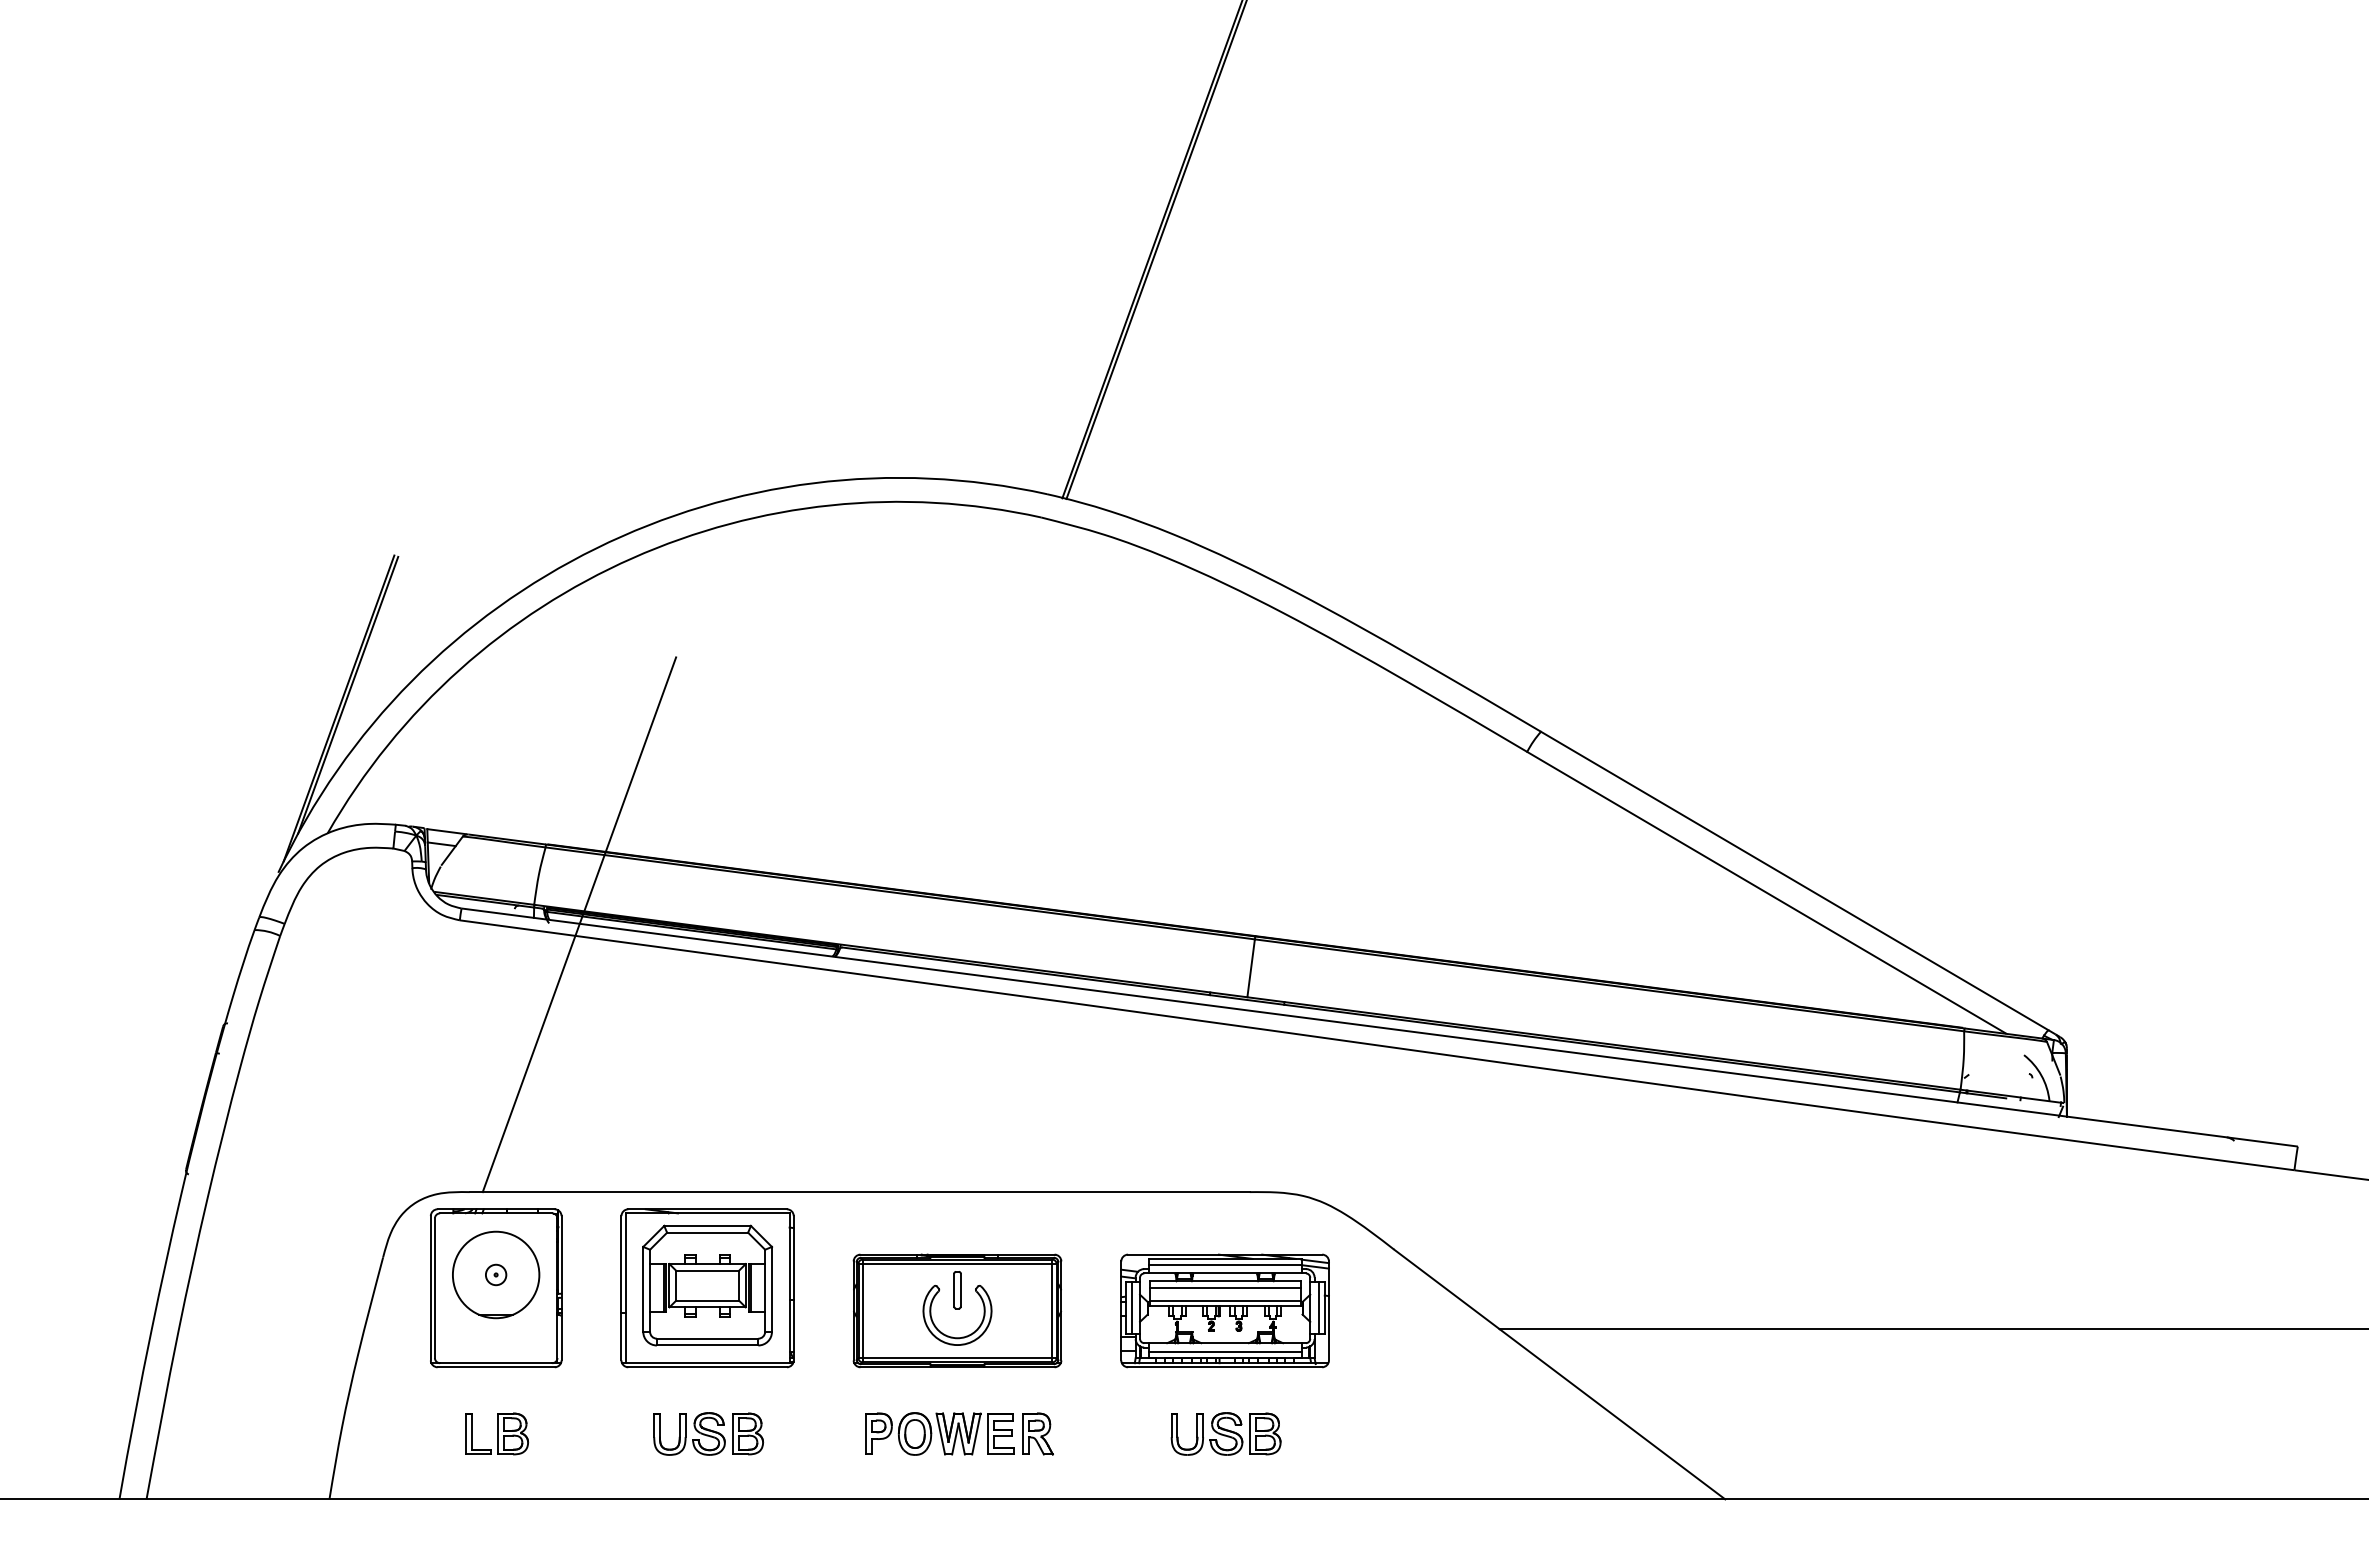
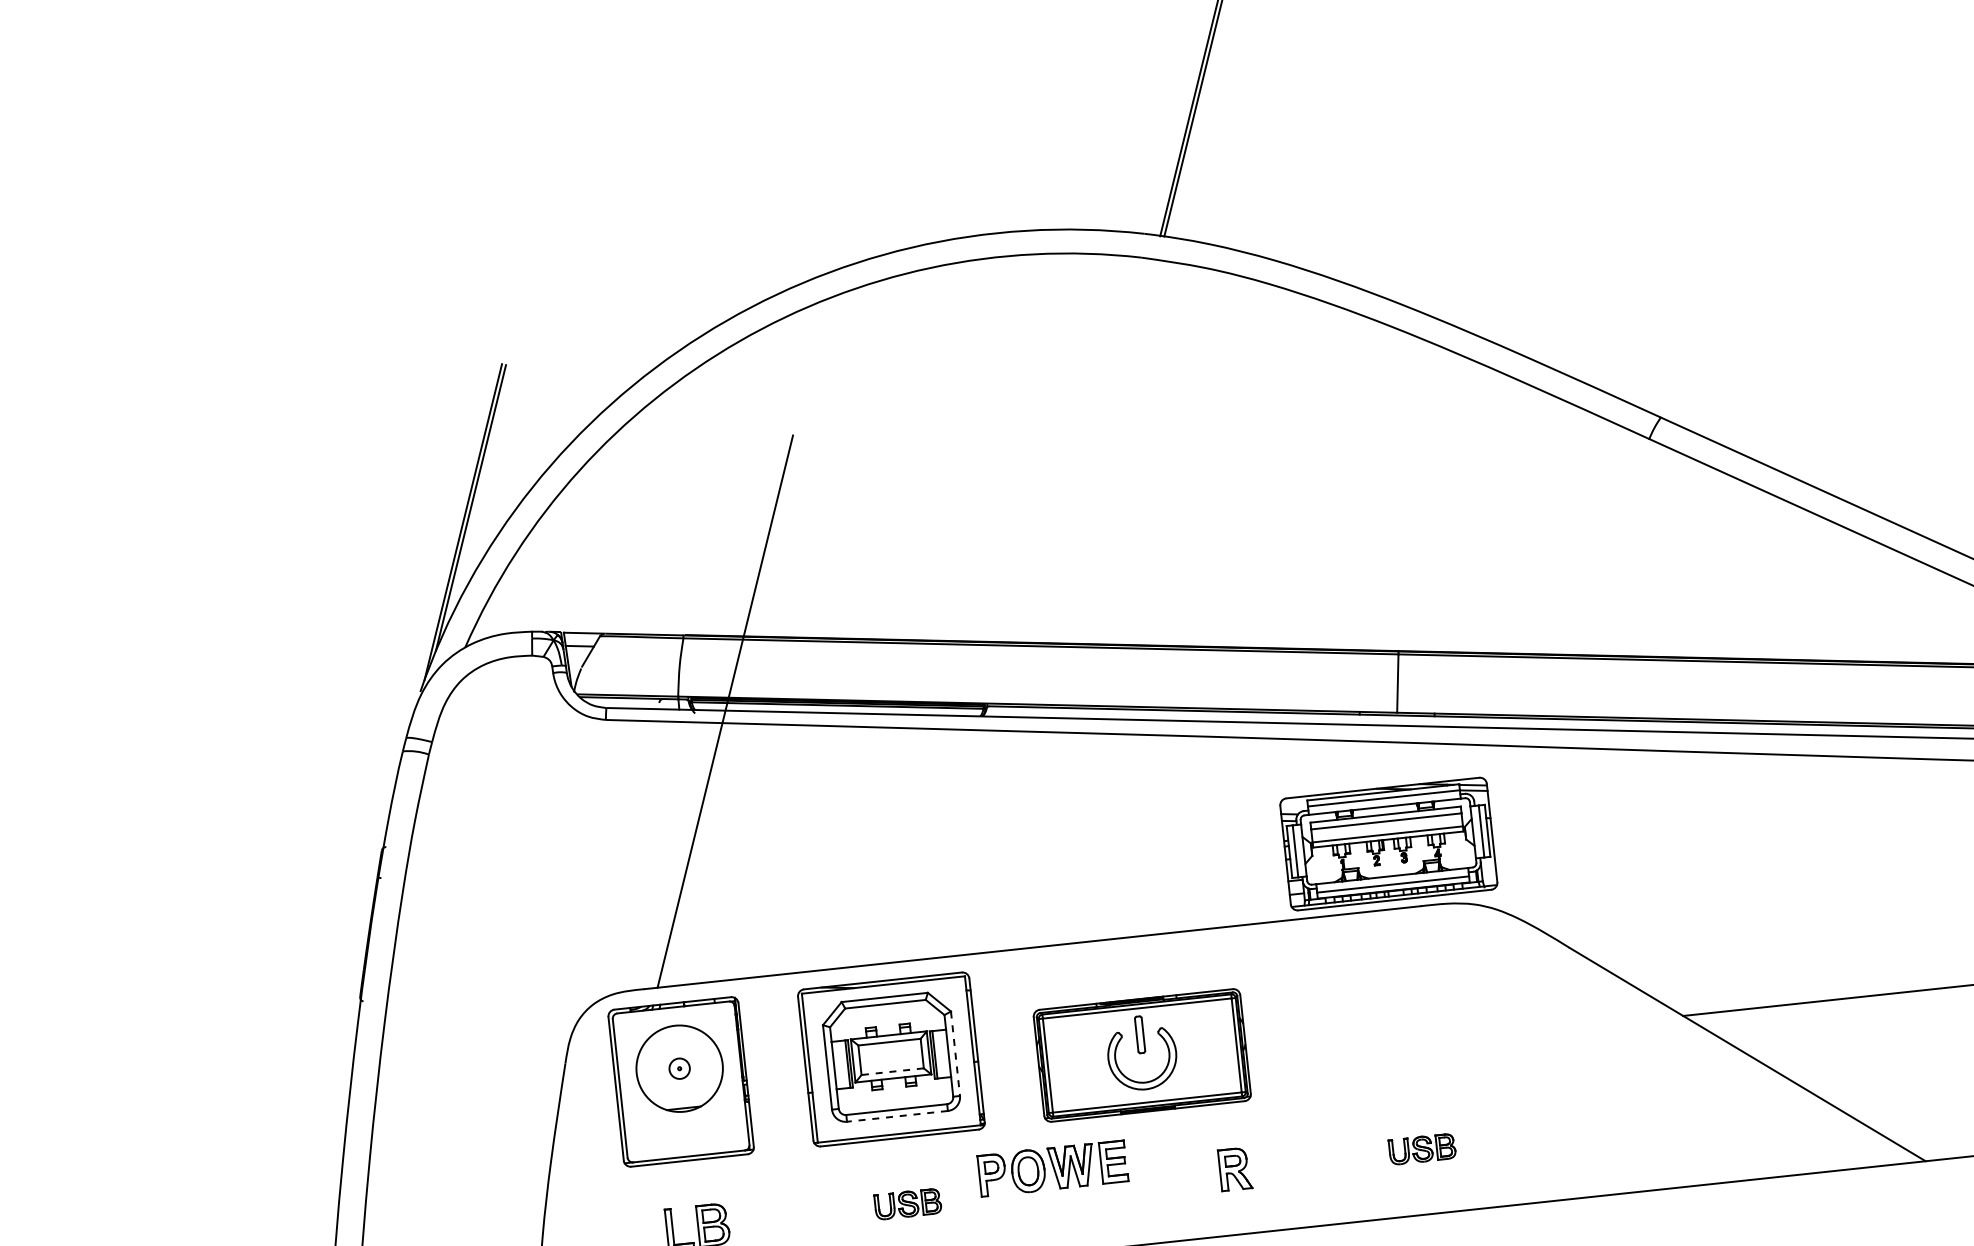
line: (771, 1289) -> (955, 1053), solid -> dashed
line: (707, 1300) -> (892, 1071), solid -> dashed
part: (1224, 1310) -> (1388, 843), moved
line: (707, 1345) -> (897, 1116), solid -> dashed
part: (708, 1433) -> (907, 1203), size x0.6
part: (939, 1433) -> (1052, 1168), moved
part: (1225, 1433) -> (1421, 1148), size x0.6

